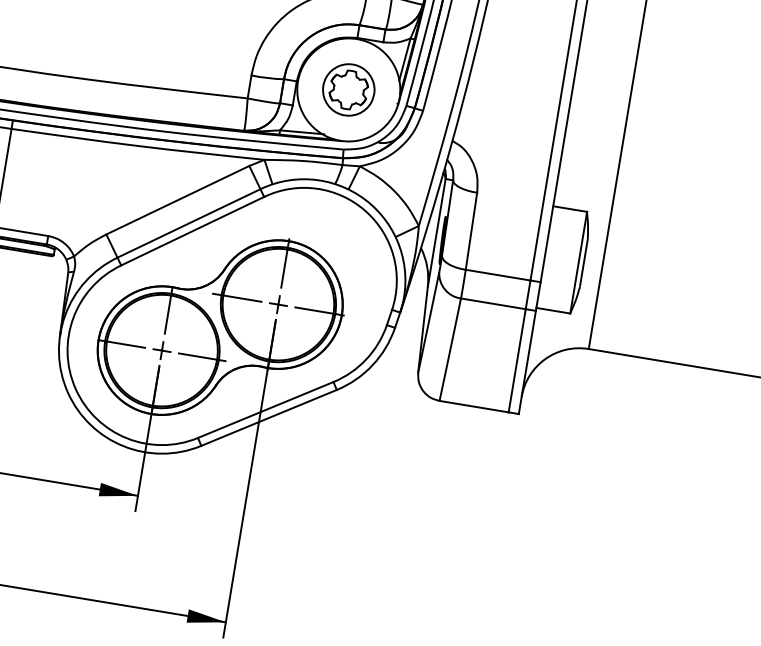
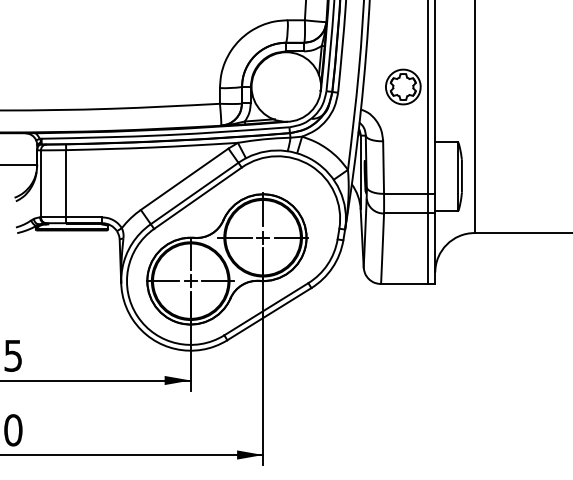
part: (349, 89) -> (403, 86), moved

